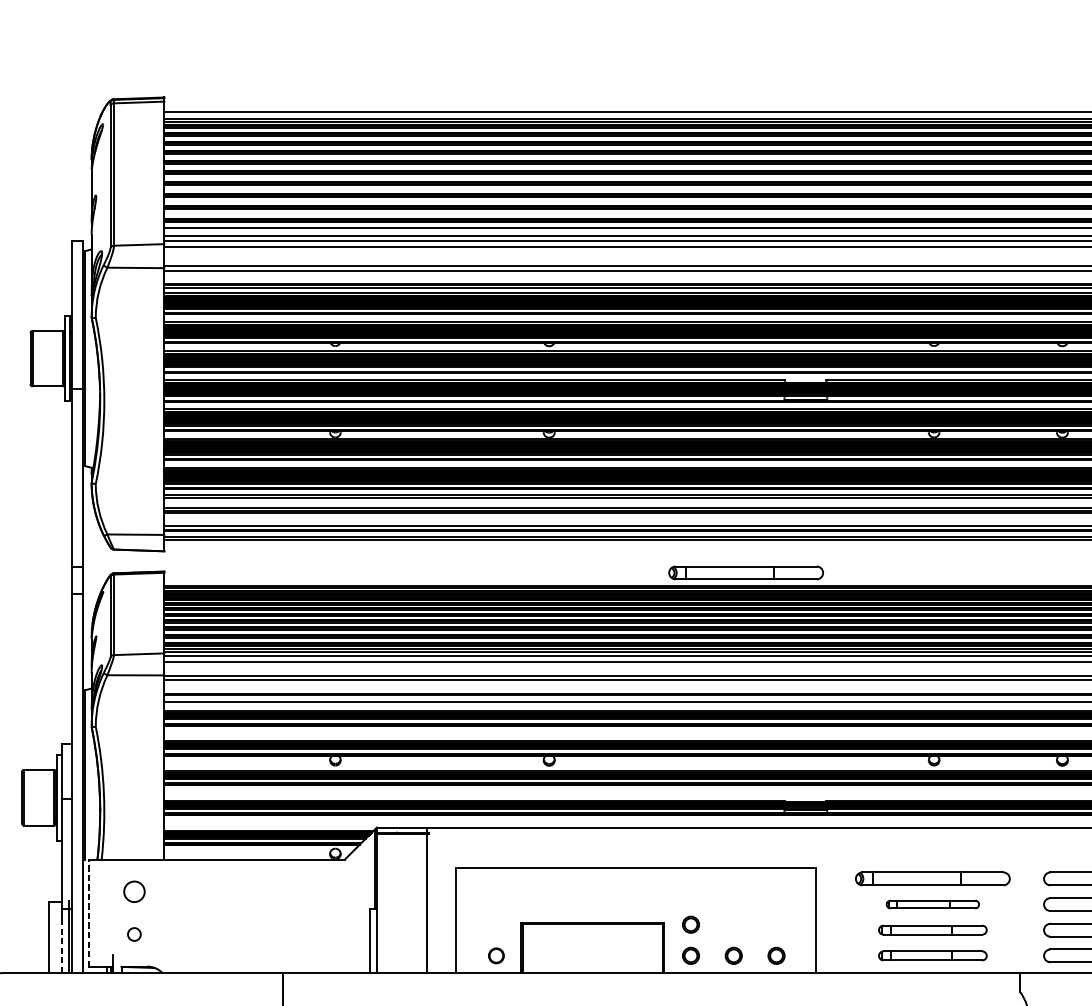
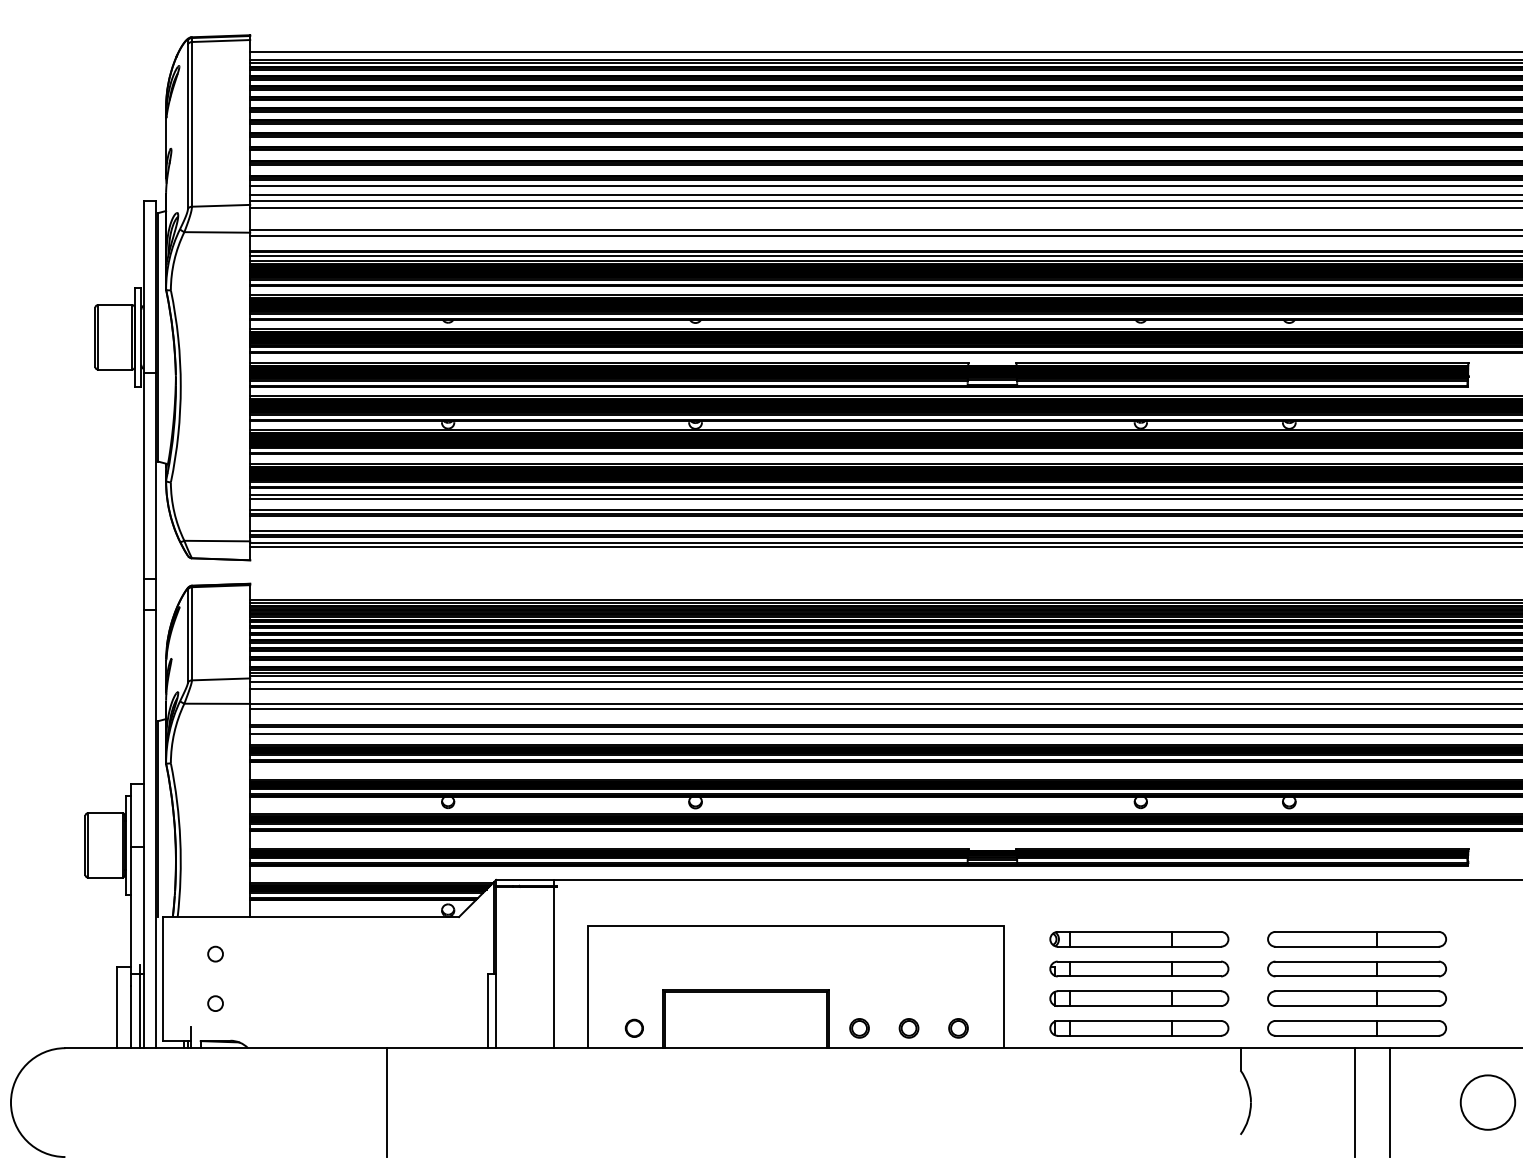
part: (746, 573) -> (923, 585), removed
circle: (134, 891) -> (215, 953), size x0.62
part: (932, 904) -> (1139, 968), size x1.67
line: (89, 912) -> (163, 978), dashed -> solid
part: (690, 924) -> (859, 992), removed
part: (932, 930) -> (1139, 998), size x1.43
line: (61, 945) -> (131, 1016), dashed -> solid
part: (932, 955) -> (1139, 1028), size x1.43

